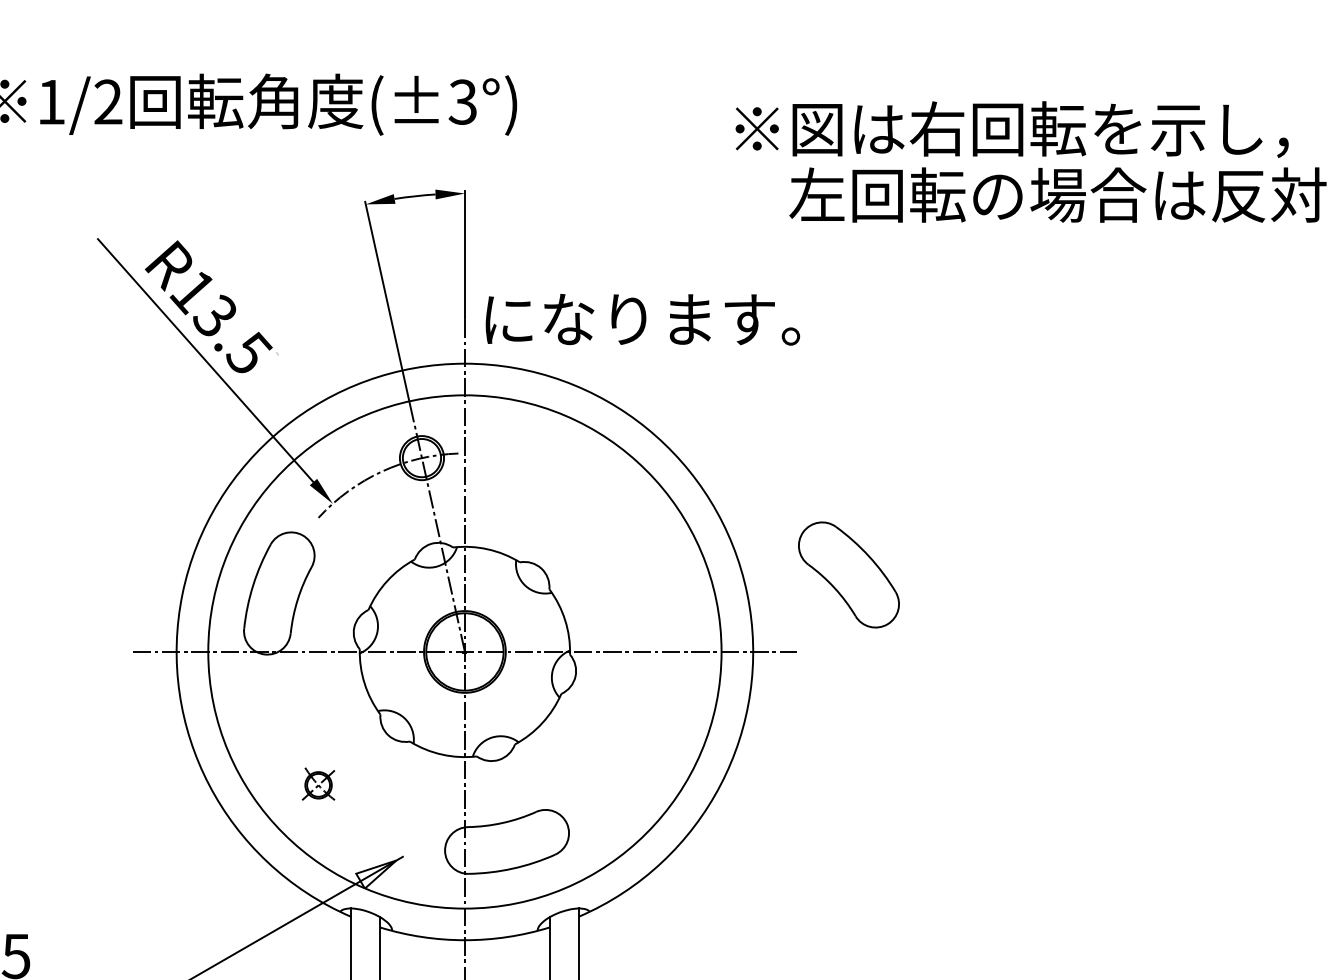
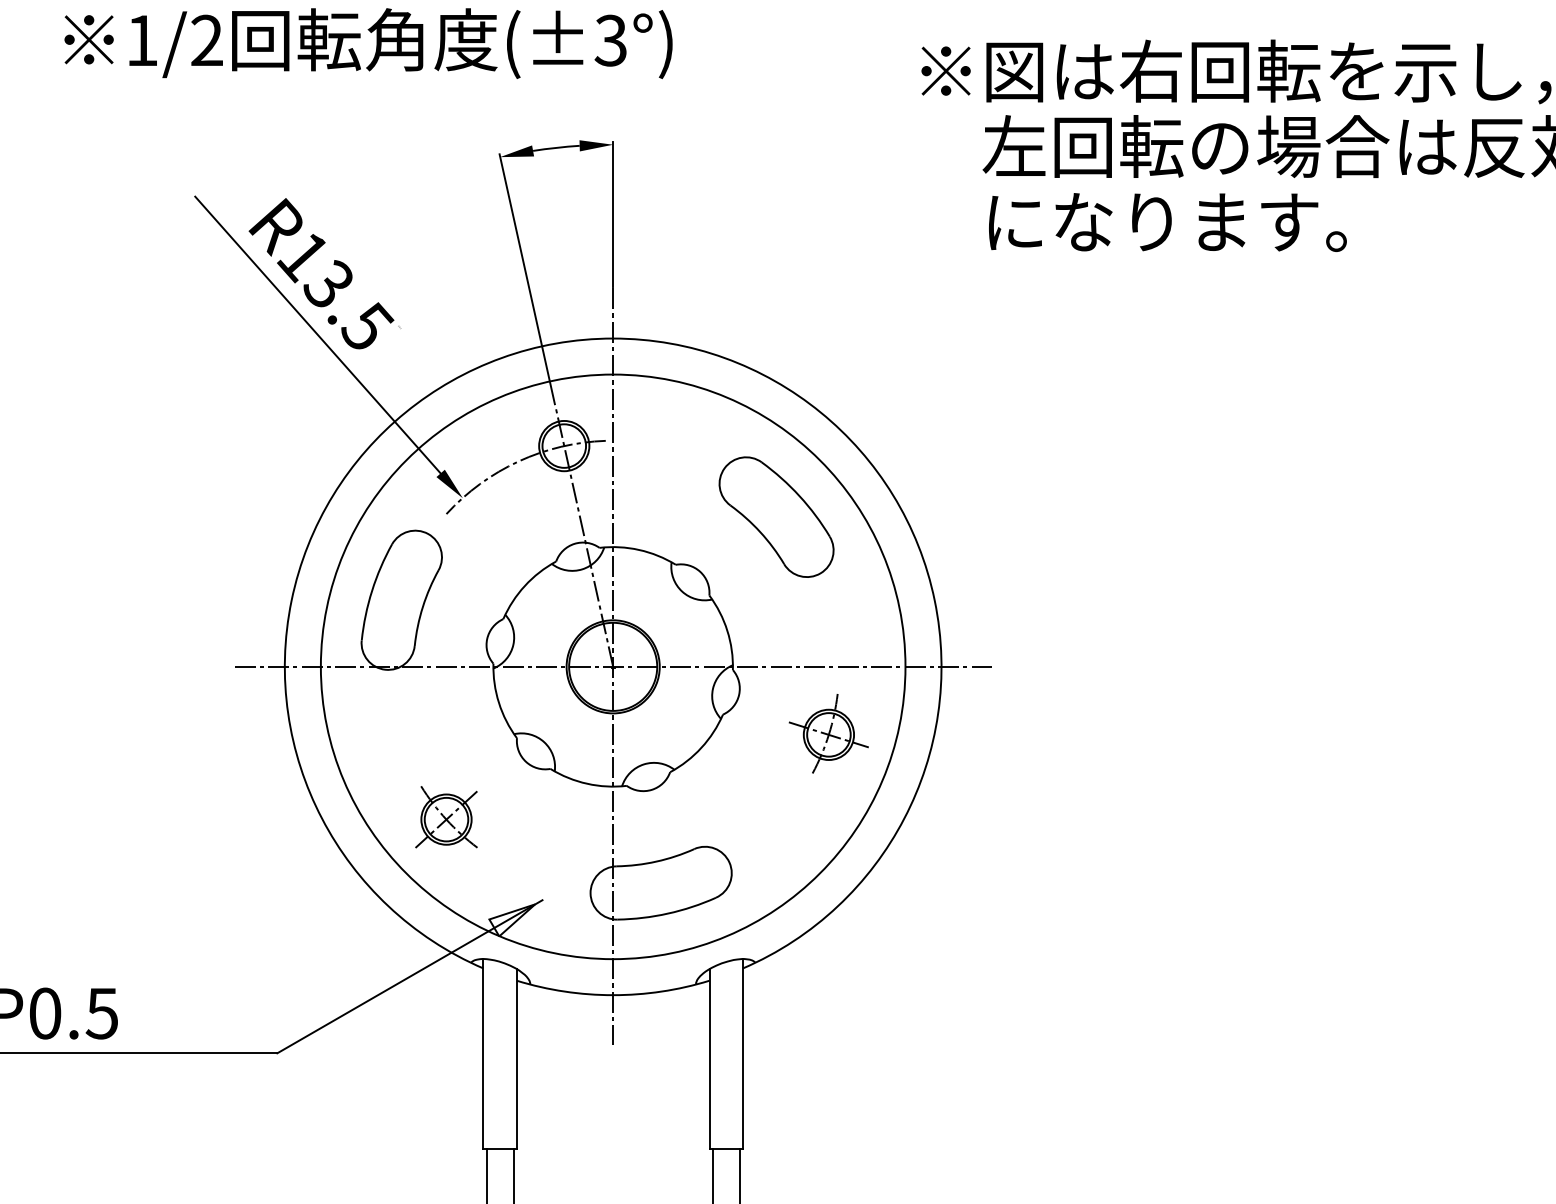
text: (642, 319) -> (1167, 222), moved
part: (848, 574) -> (776, 516), moved
part: (653, 710) -> (828, 733), added
part: (318, 784) -> (446, 817), size x1.67

